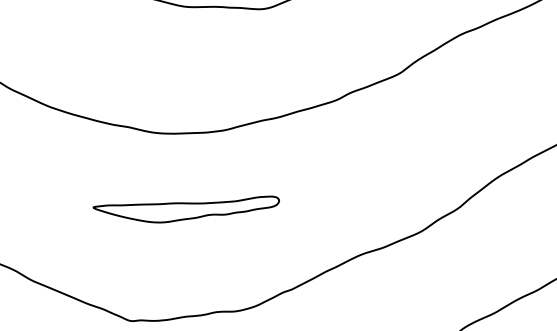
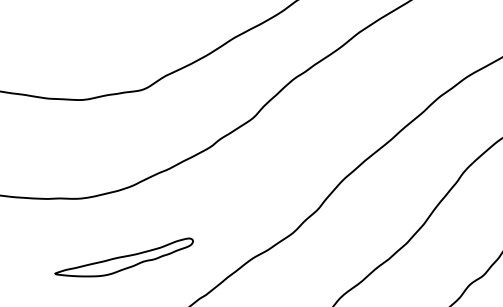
part: (185, 204) -> (123, 257), moved

